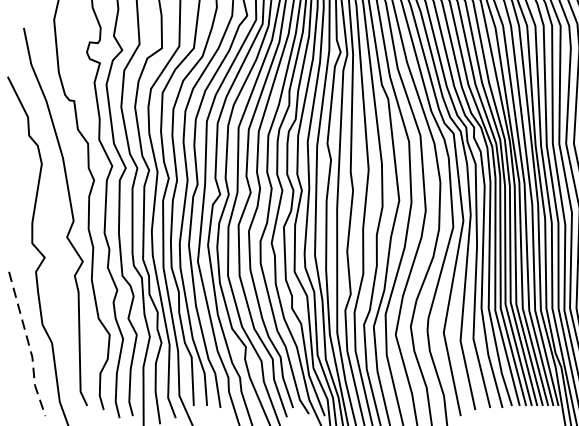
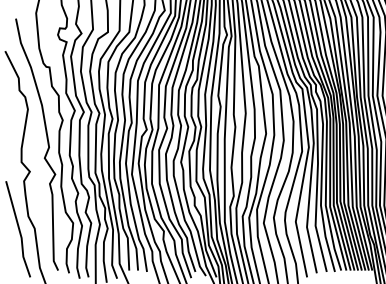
line: (29, 345) -> (19, 230), dashed -> solid

